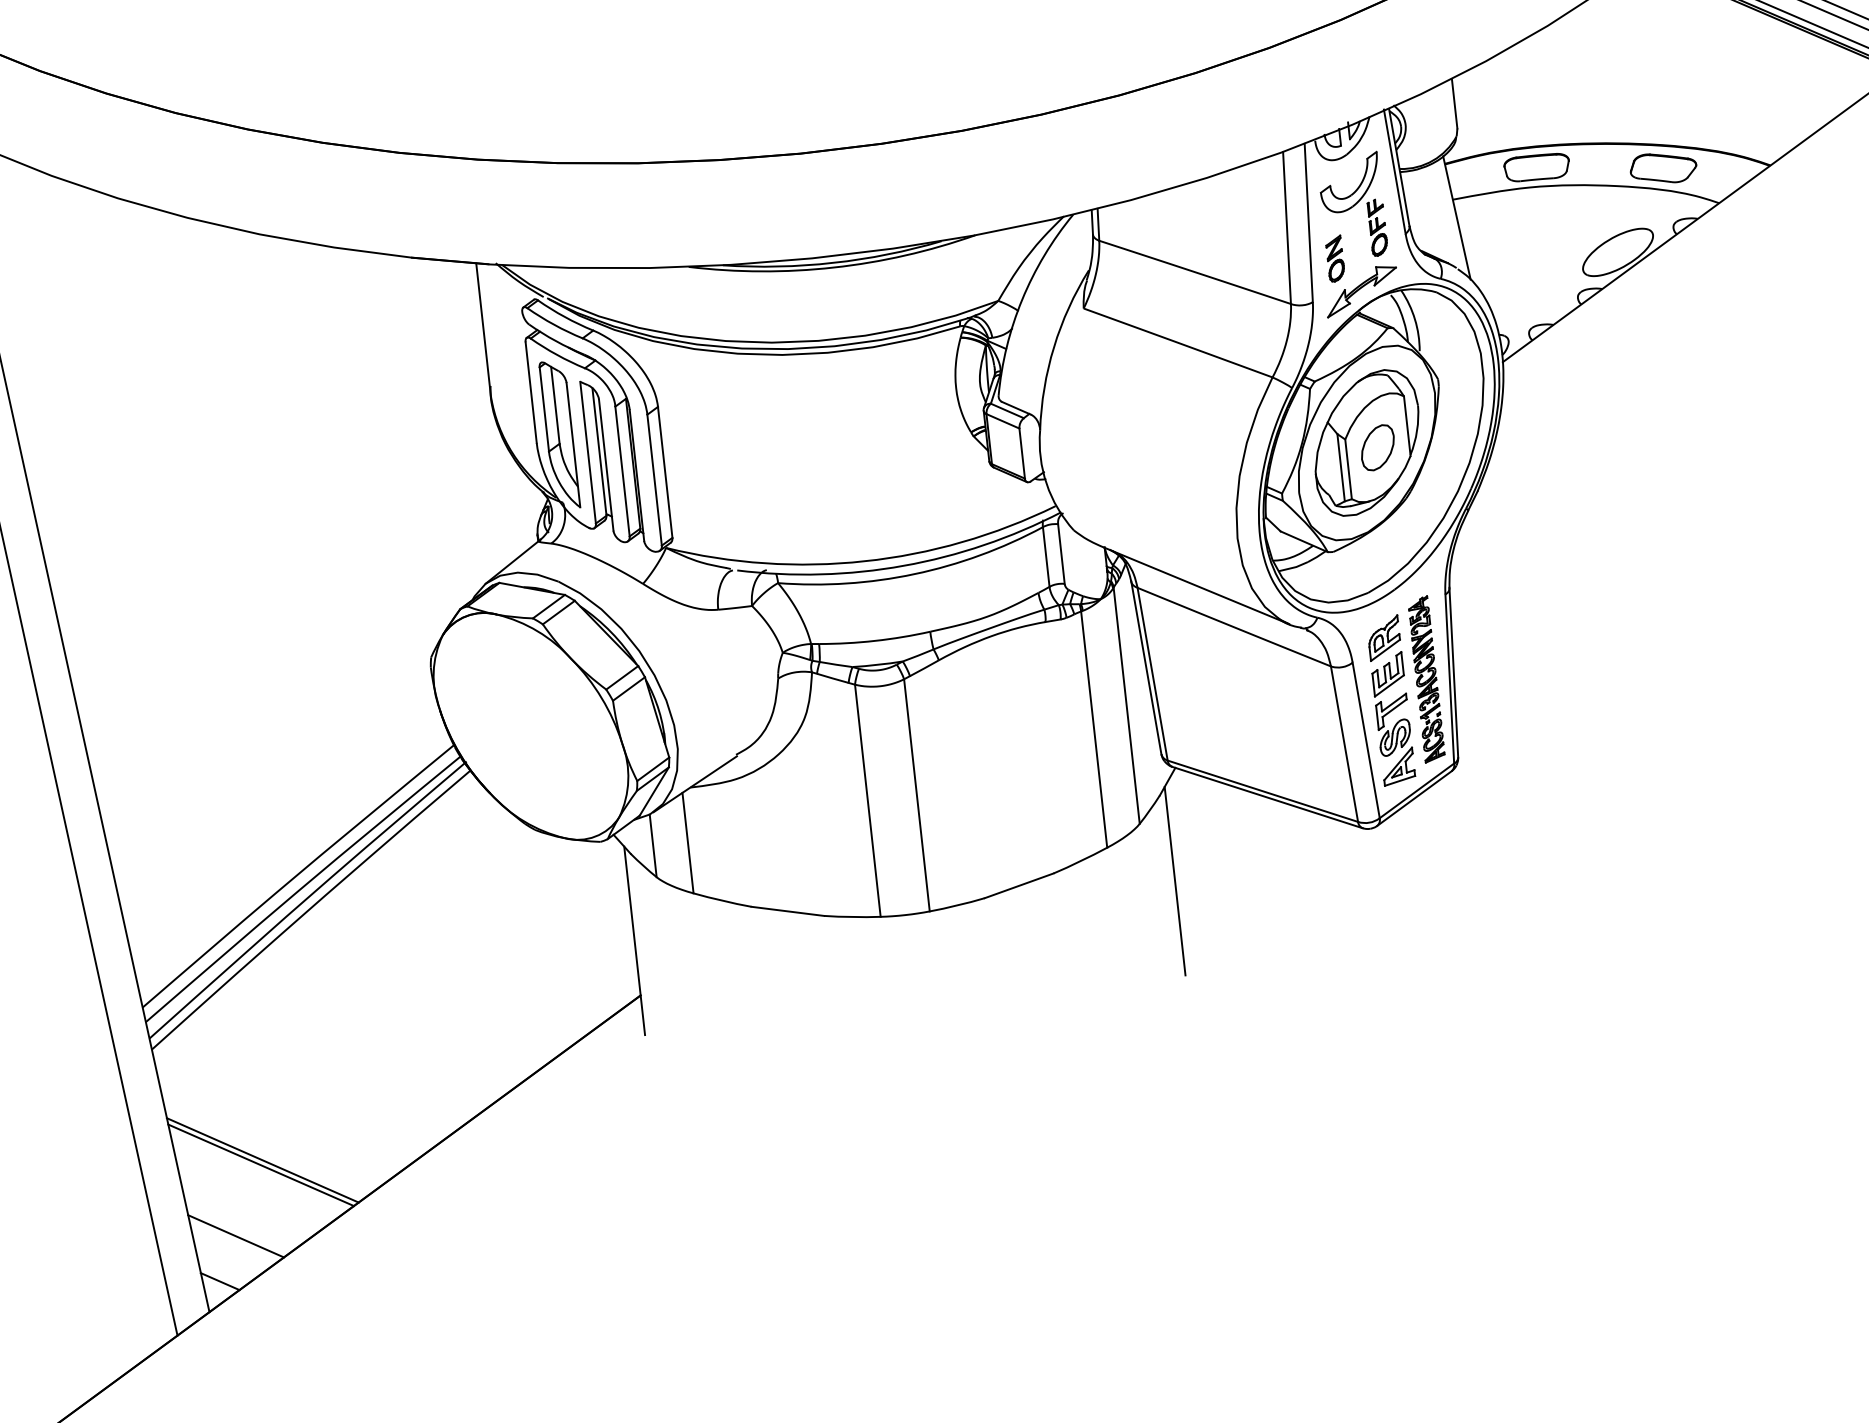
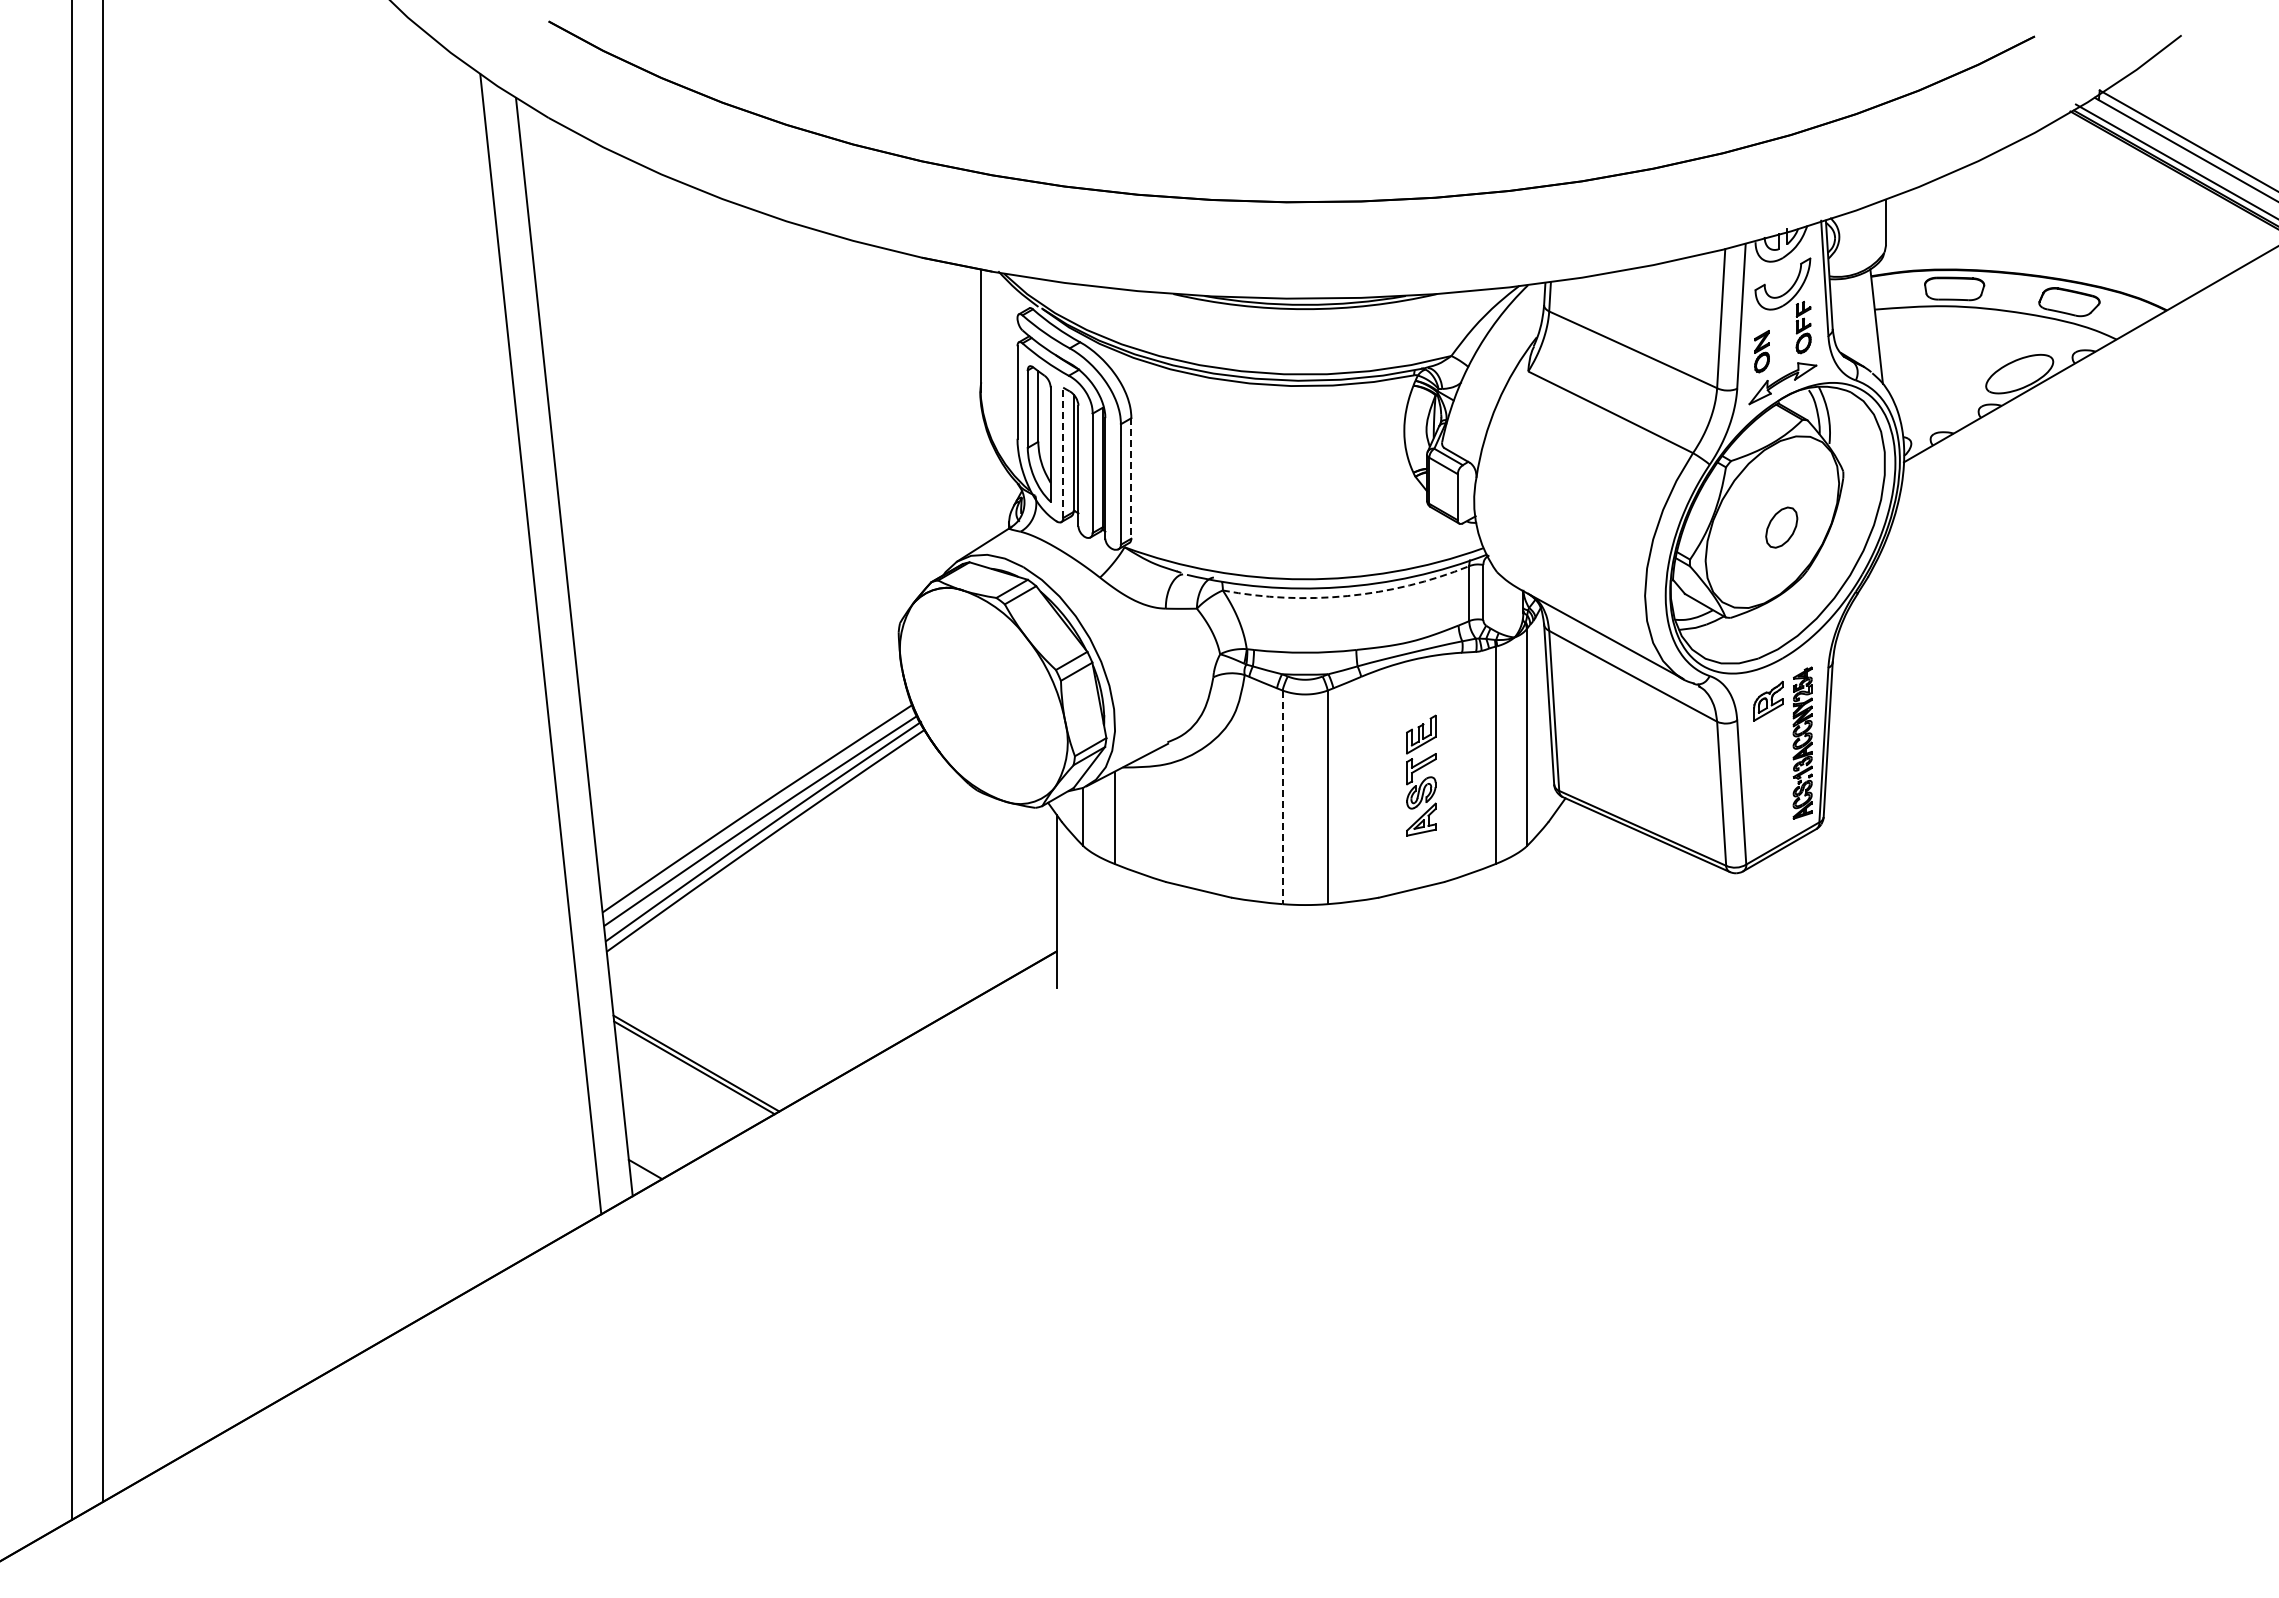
part: (1367, 442) -> (1772, 521), removed
line: (588, 452) -> (1063, 452), solid -> dashed
line: (665, 472) -> (1131, 478), solid -> dashed
arc: (914, 574) -> (1347, 596), solid -> dashed
part: (1393, 718) -> (1421, 775), moved
line: (867, 800) -> (1282, 797), solid -> dashed
line: (1174, 881) -> (1553, 901), removed
line: (235, 1235) -> (664, 1129), removed

